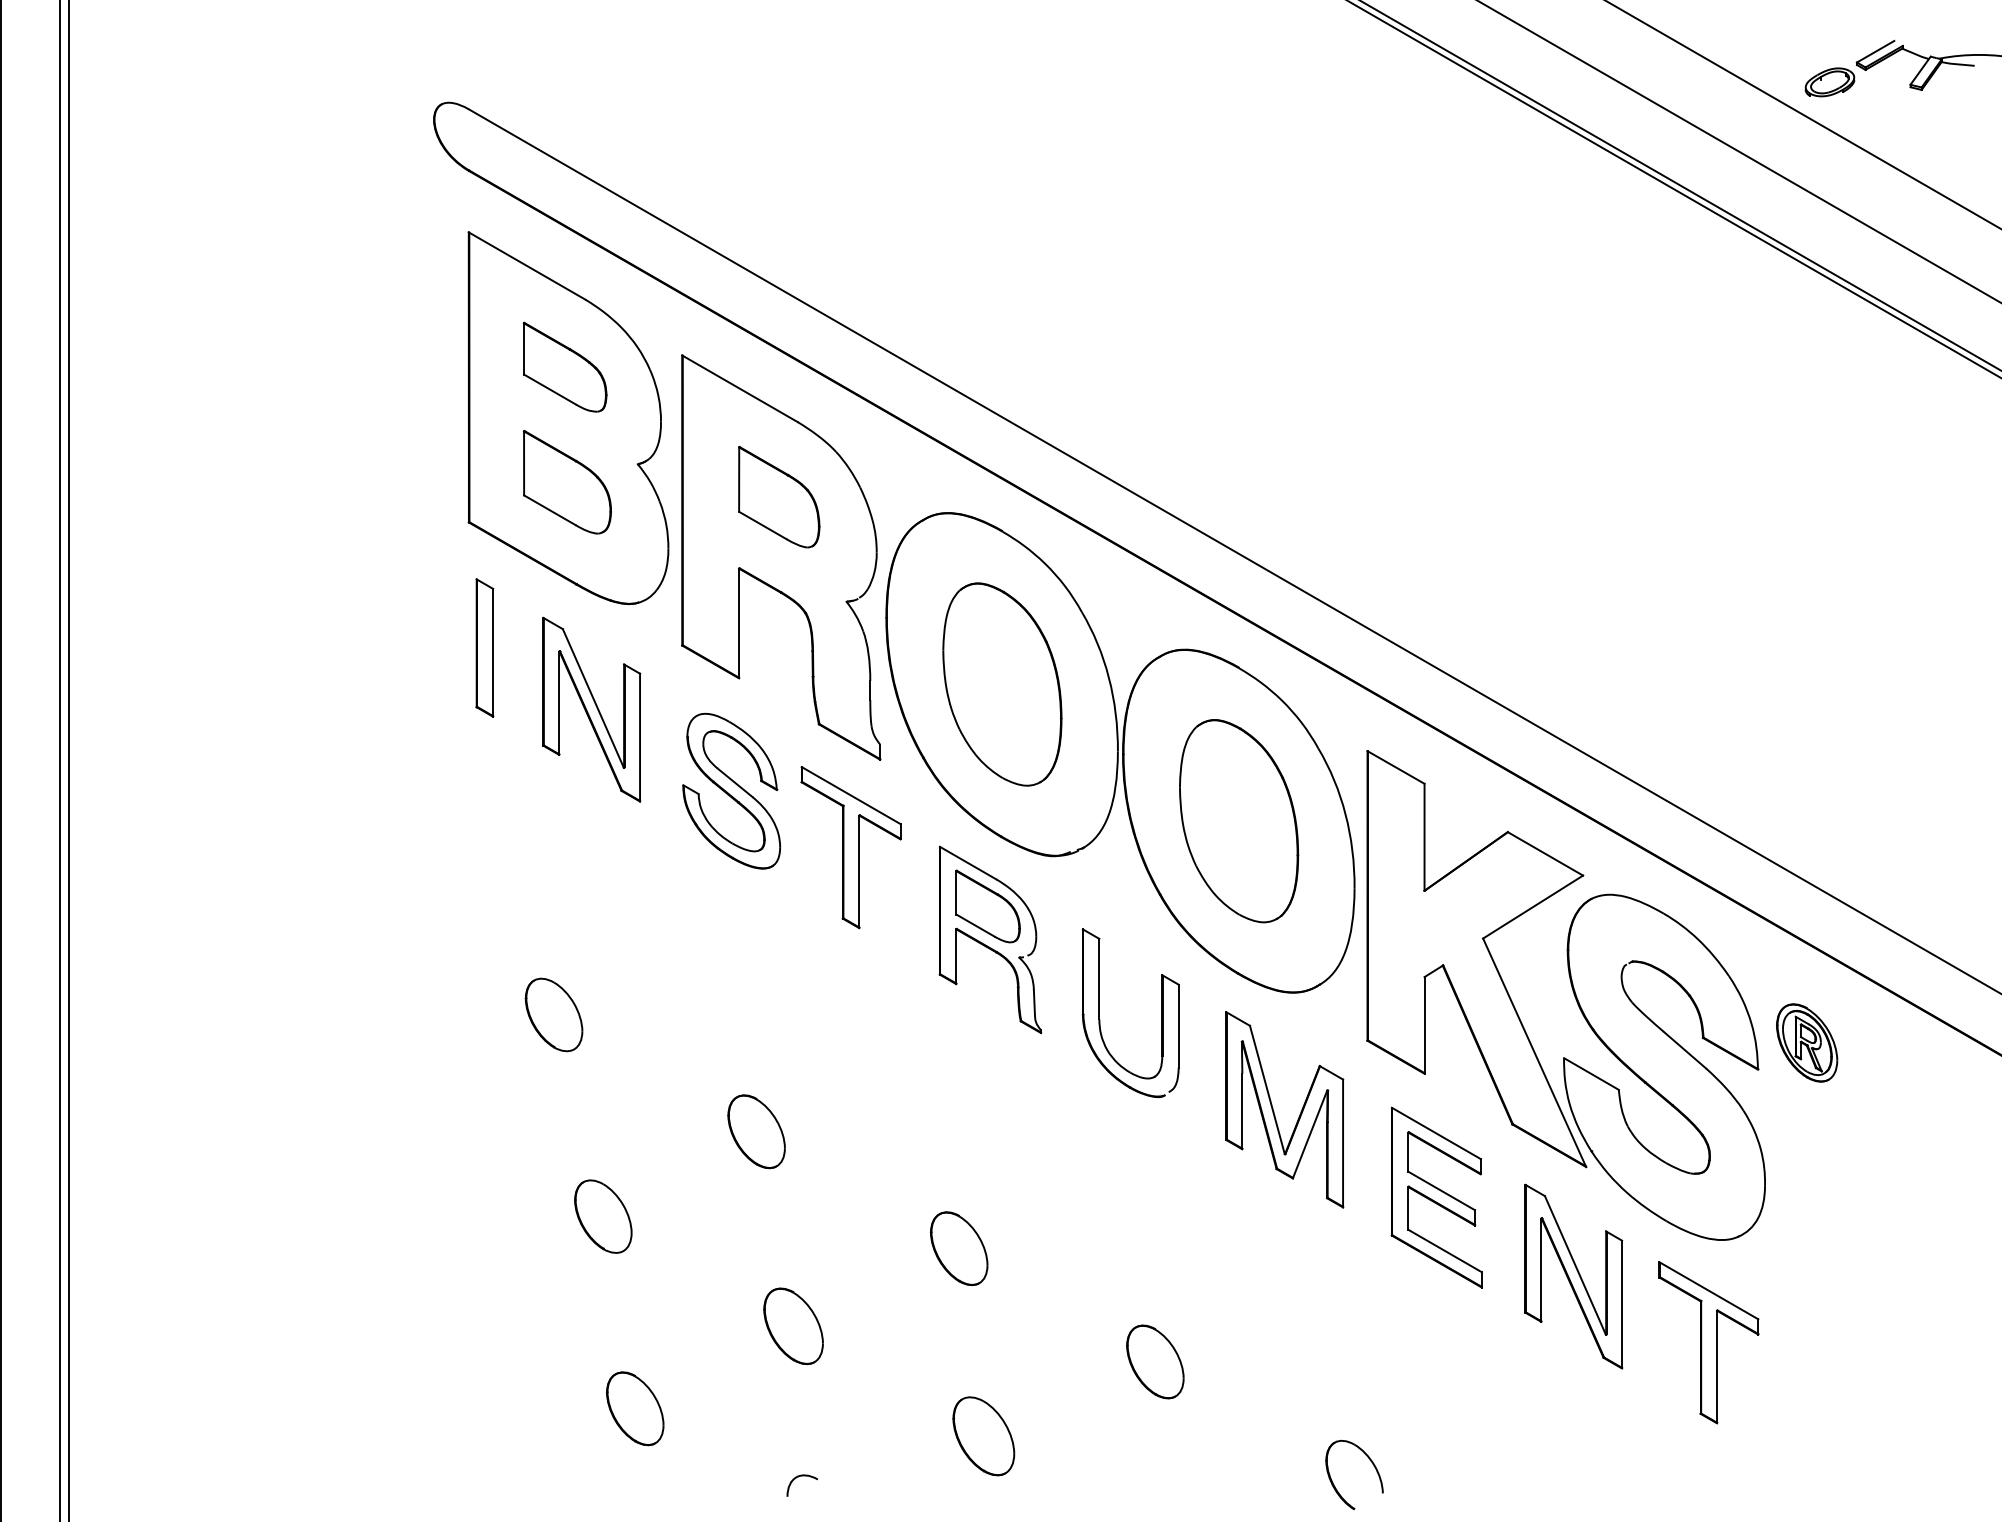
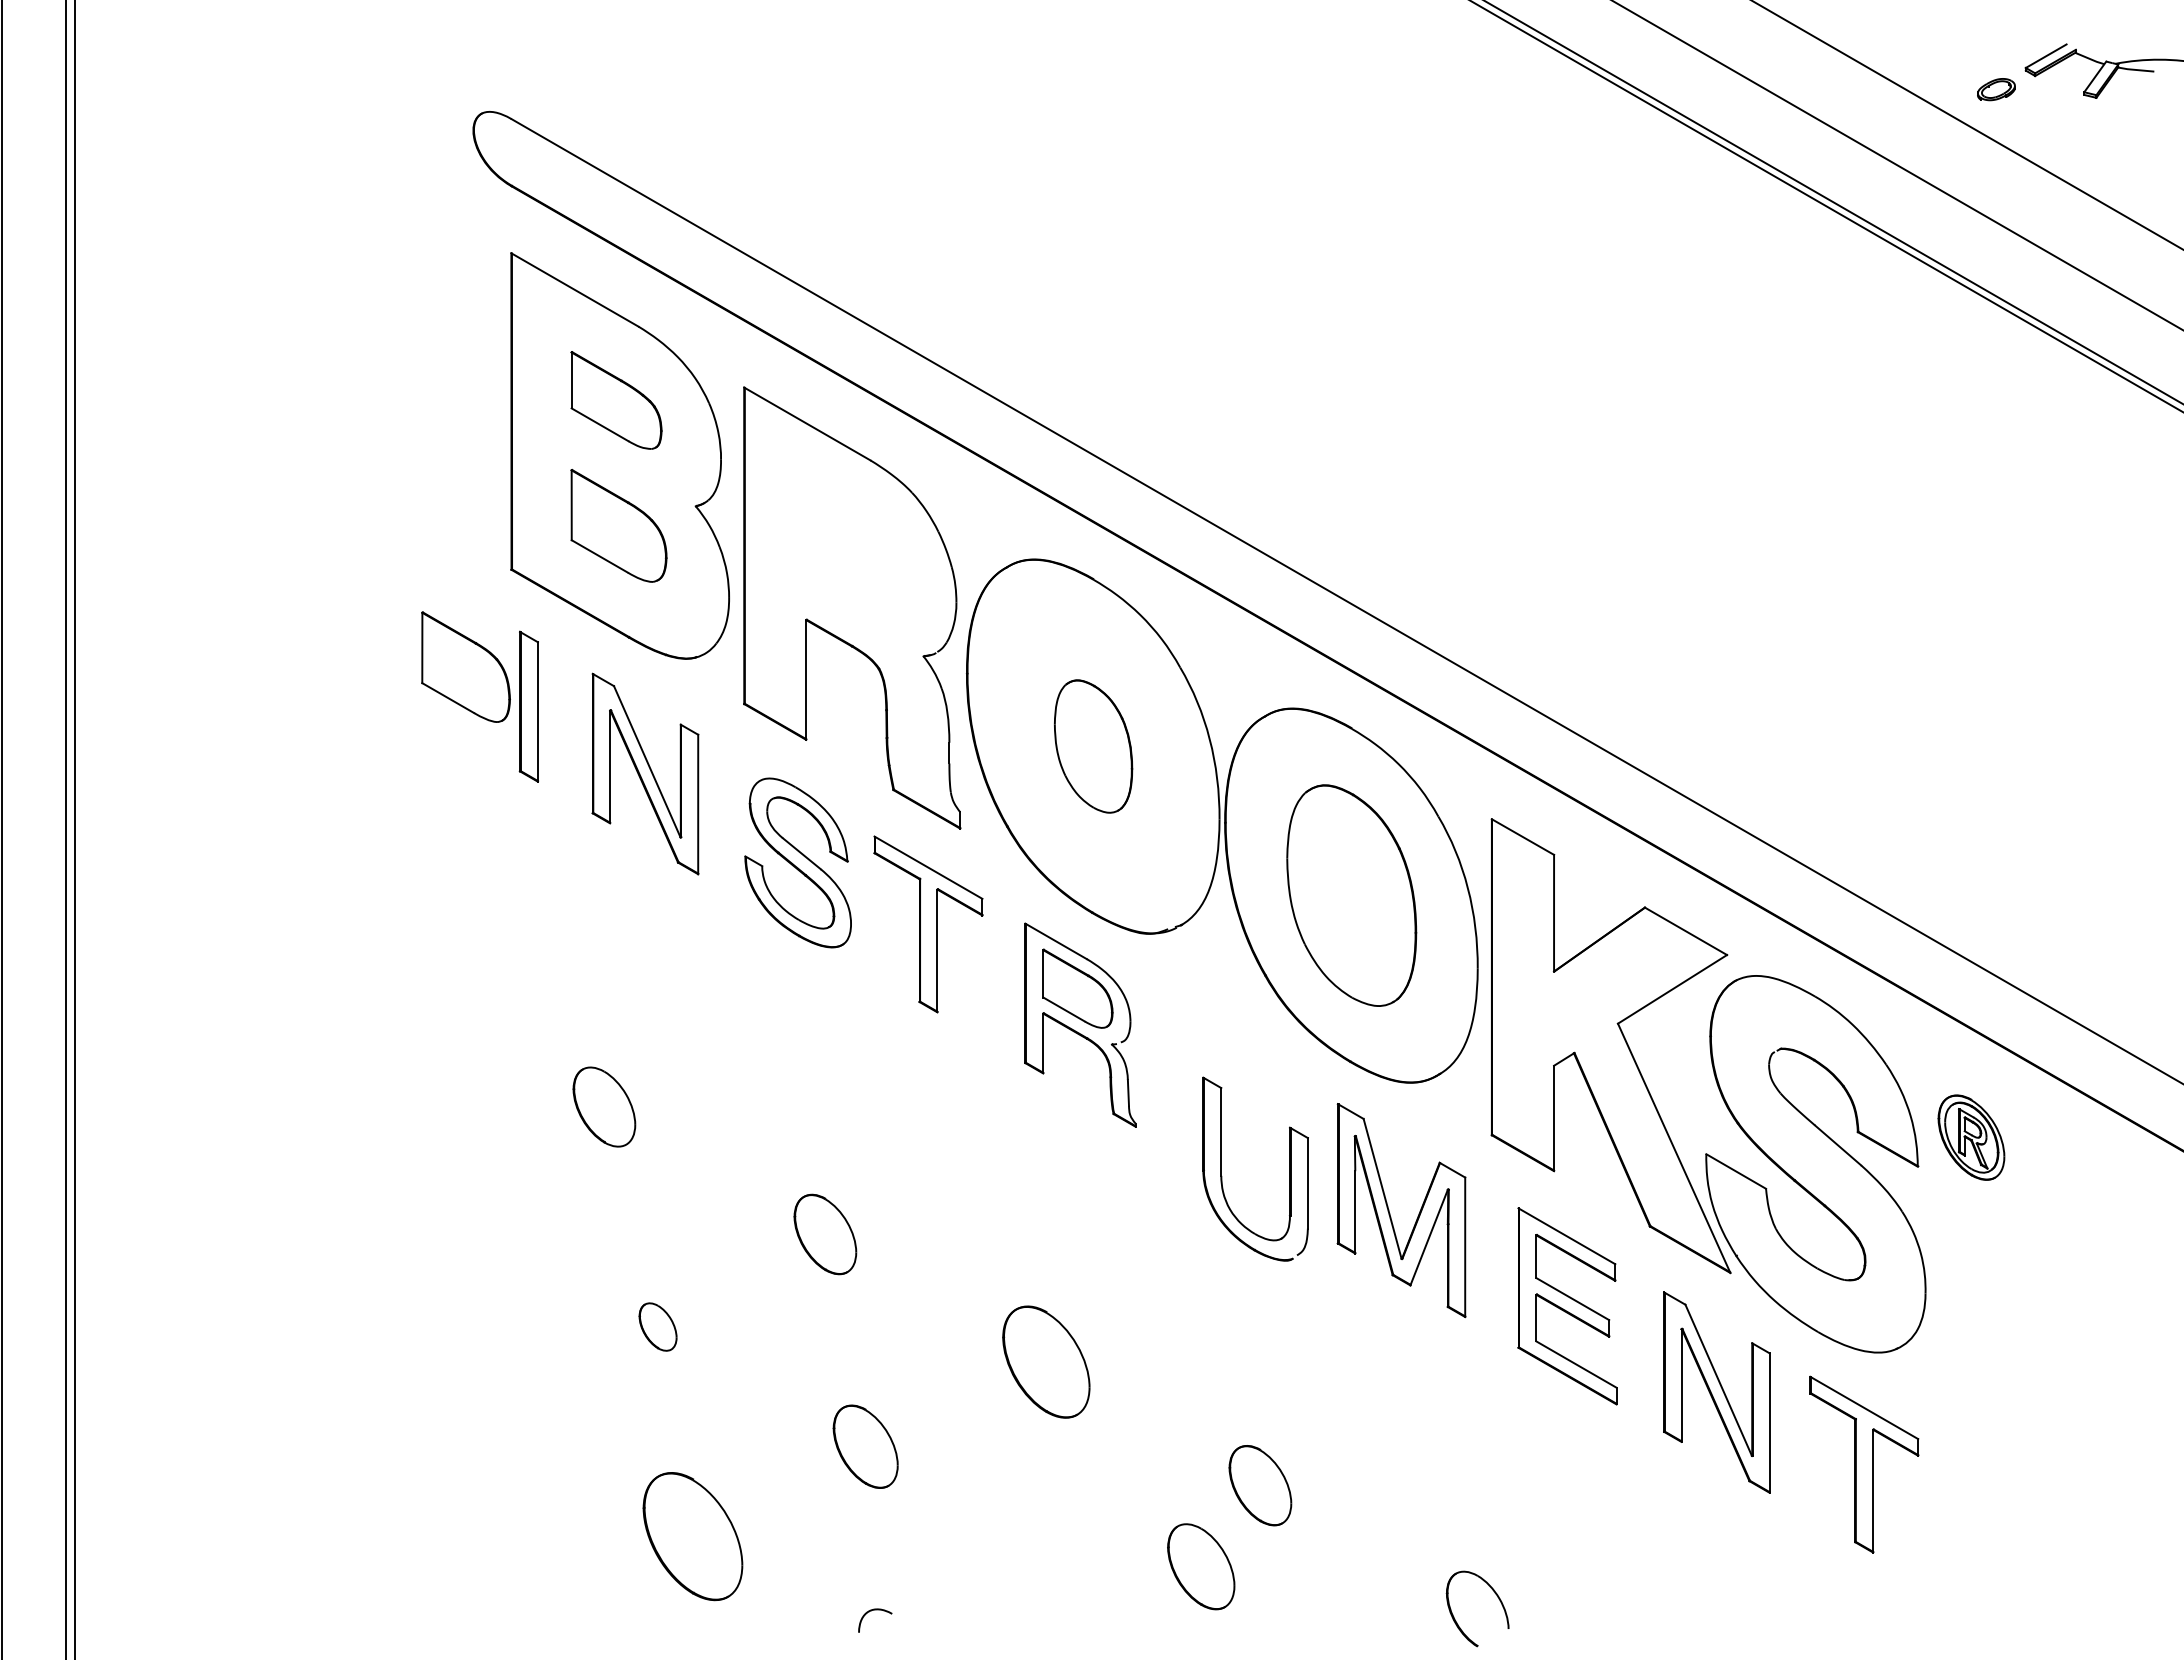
part: (1830, 82) -> (1996, 89), size x0.7
part: (778, 496) -> (465, 666), moved
part: (1002, 684) -> (1093, 746), size x0.6
part: (1100, 1019) -> (1222, 1176), moved
part: (602, 1216) -> (657, 1326), size x0.6
part: (959, 1248) -> (1046, 1361), size x1.4
part: (634, 1408) -> (692, 1536), size x1.6
part: (984, 1436) -> (1201, 1566), moved

